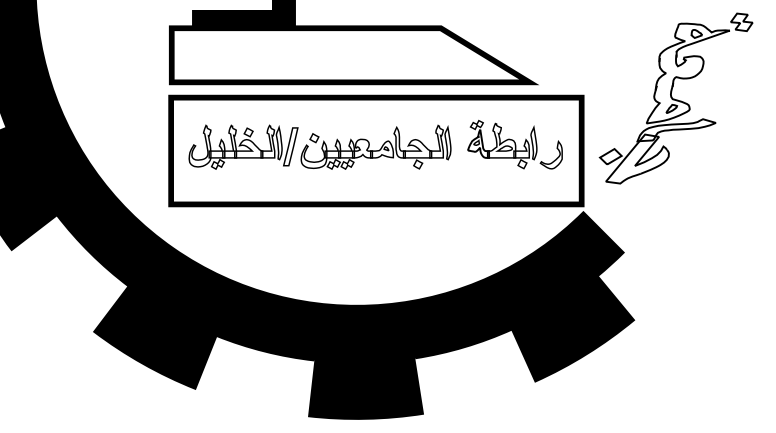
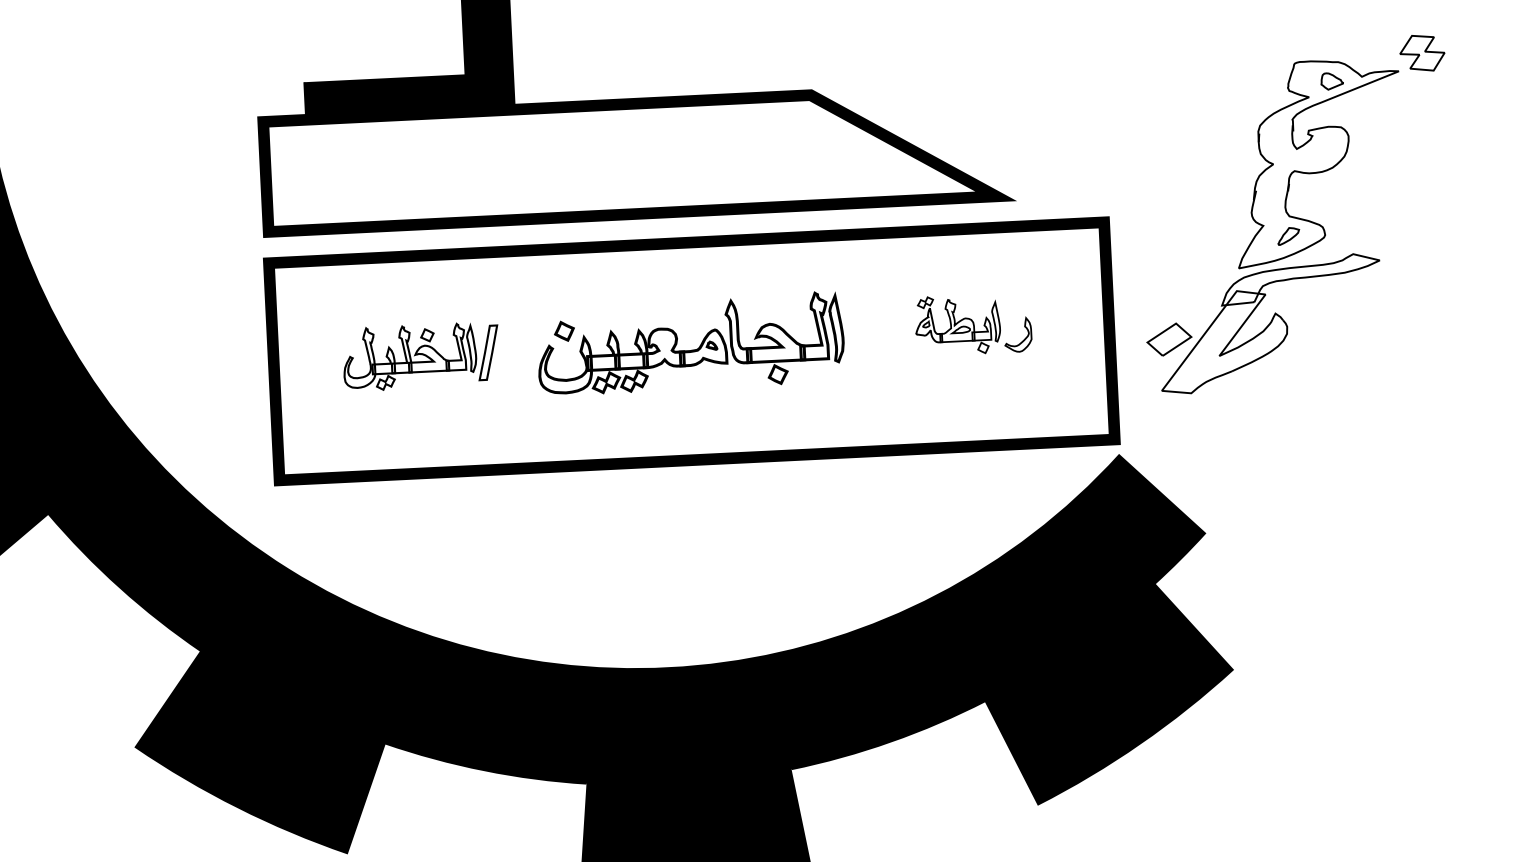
part: (514, 144) -> (972, 324), size x0.6
part: (243, 146) -> (421, 355), size x0.7

